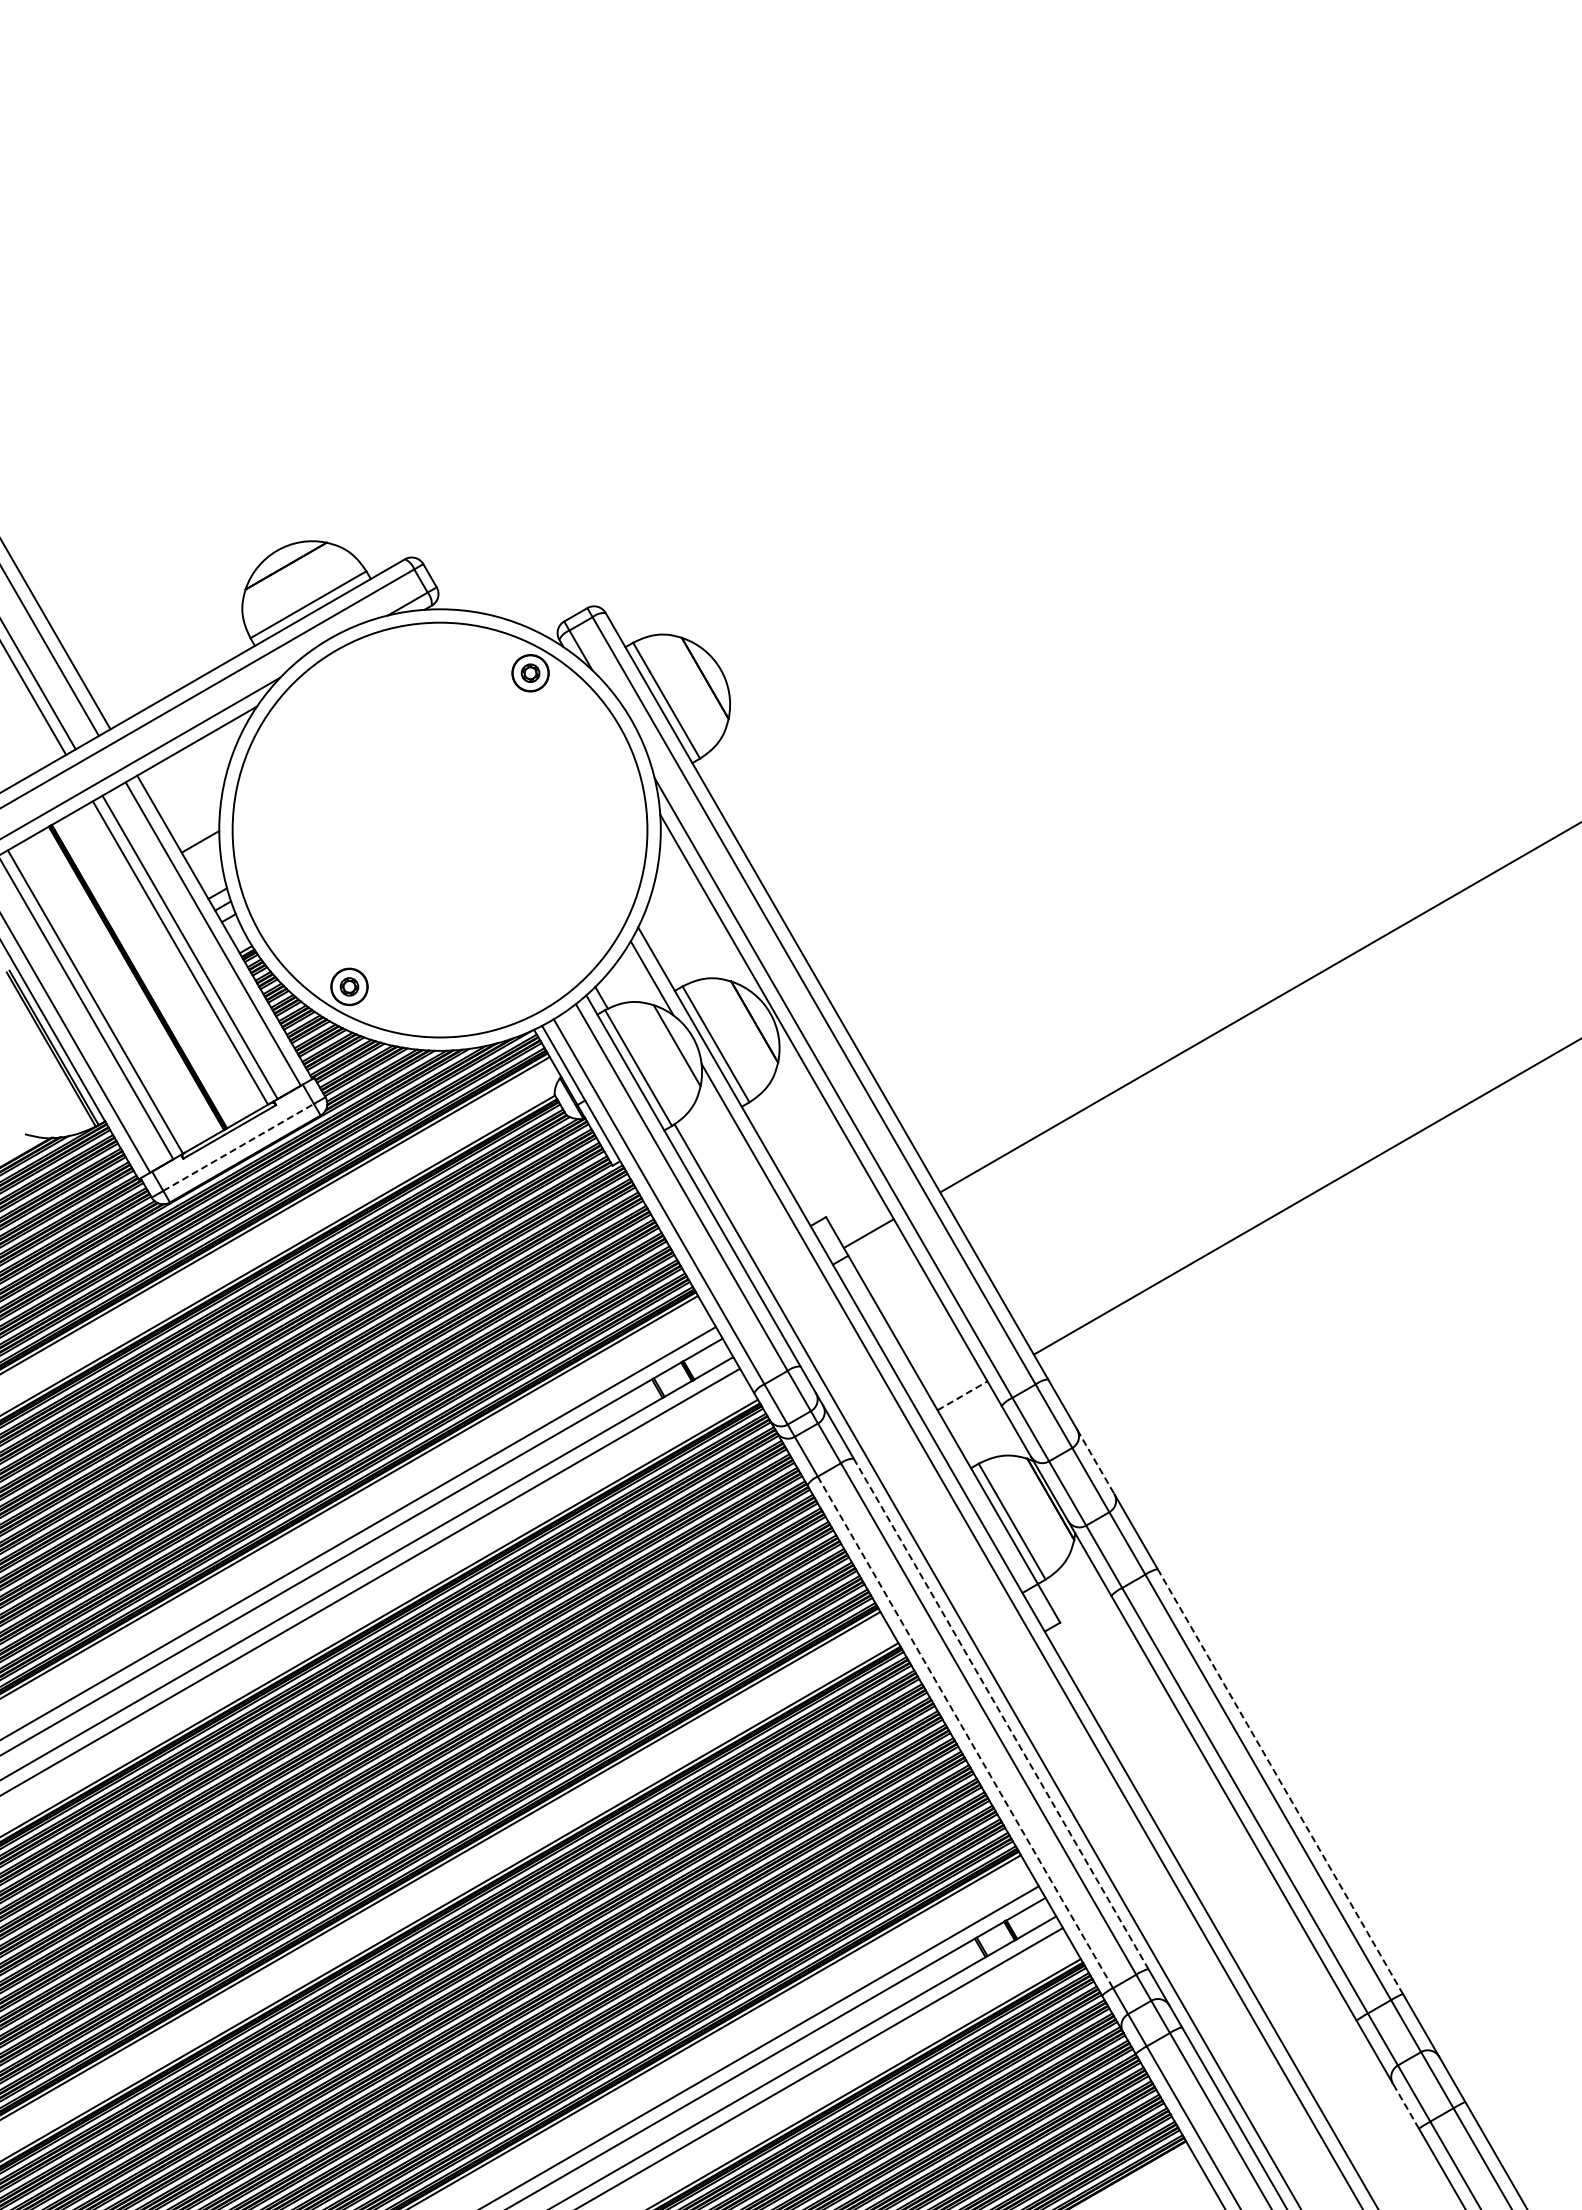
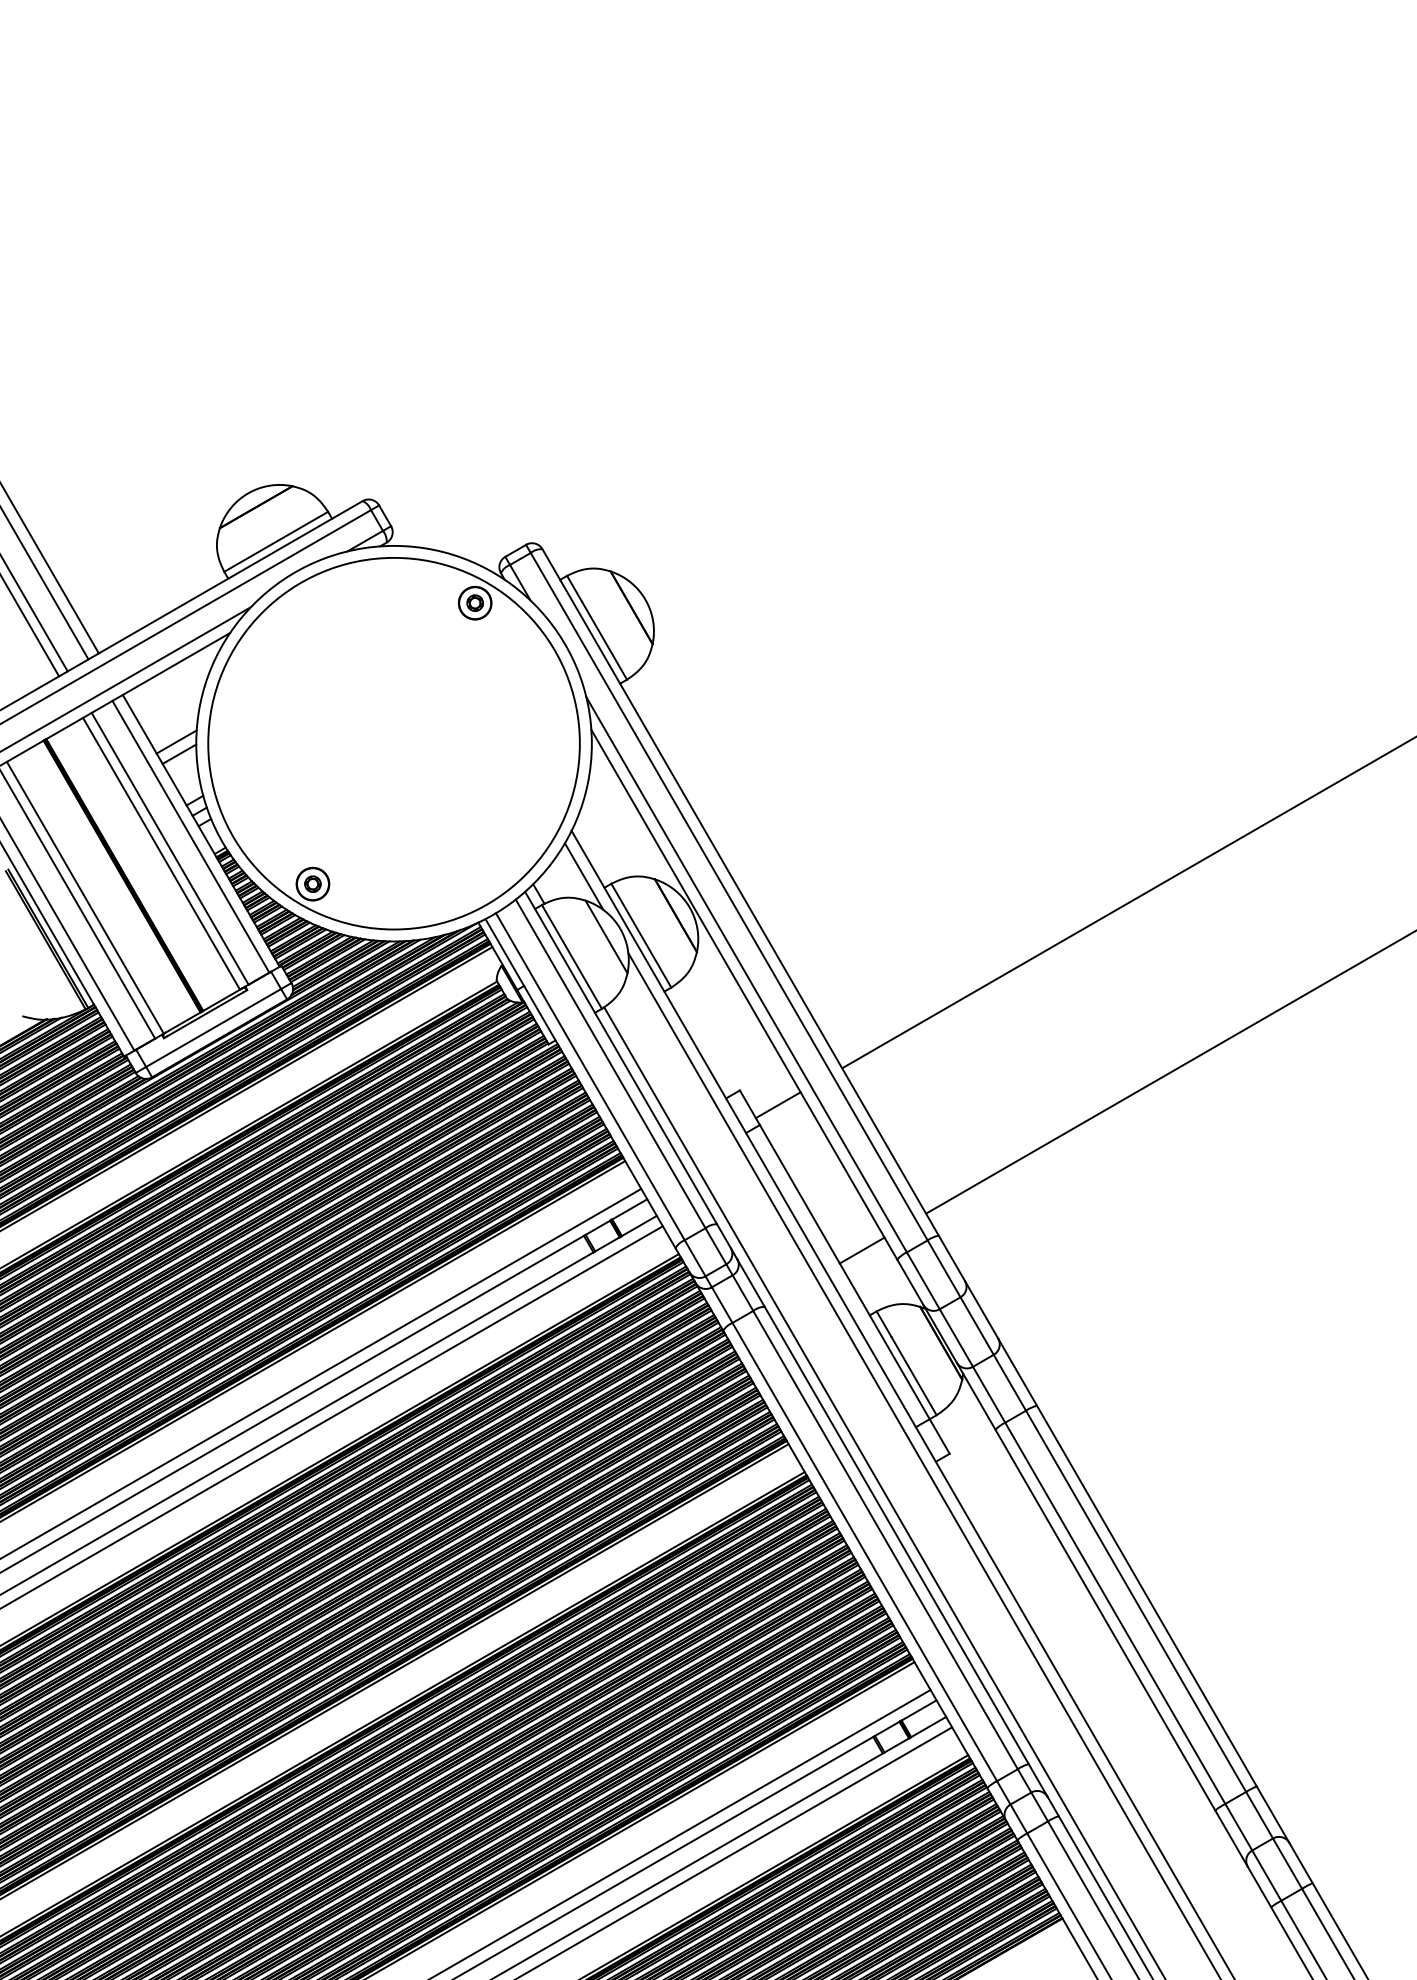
line: (197, 828) -> (176, 742), added
line: (238, 1147) -> (213, 1028), dashed -> solid
line: (962, 1395) -> (862, 1250), dashed -> solid
line: (1096, 1462) -> (982, 1310), dashed -> solid
line: (1001, 1713) -> (897, 1535), dashed -> solid
line: (965, 1732) -> (864, 1552), dashed -> solid
line: (1280, 1781) -> (1147, 1596), dashed -> solid
line: (1405, 2106) -> (1259, 1887), dashed -> solid

